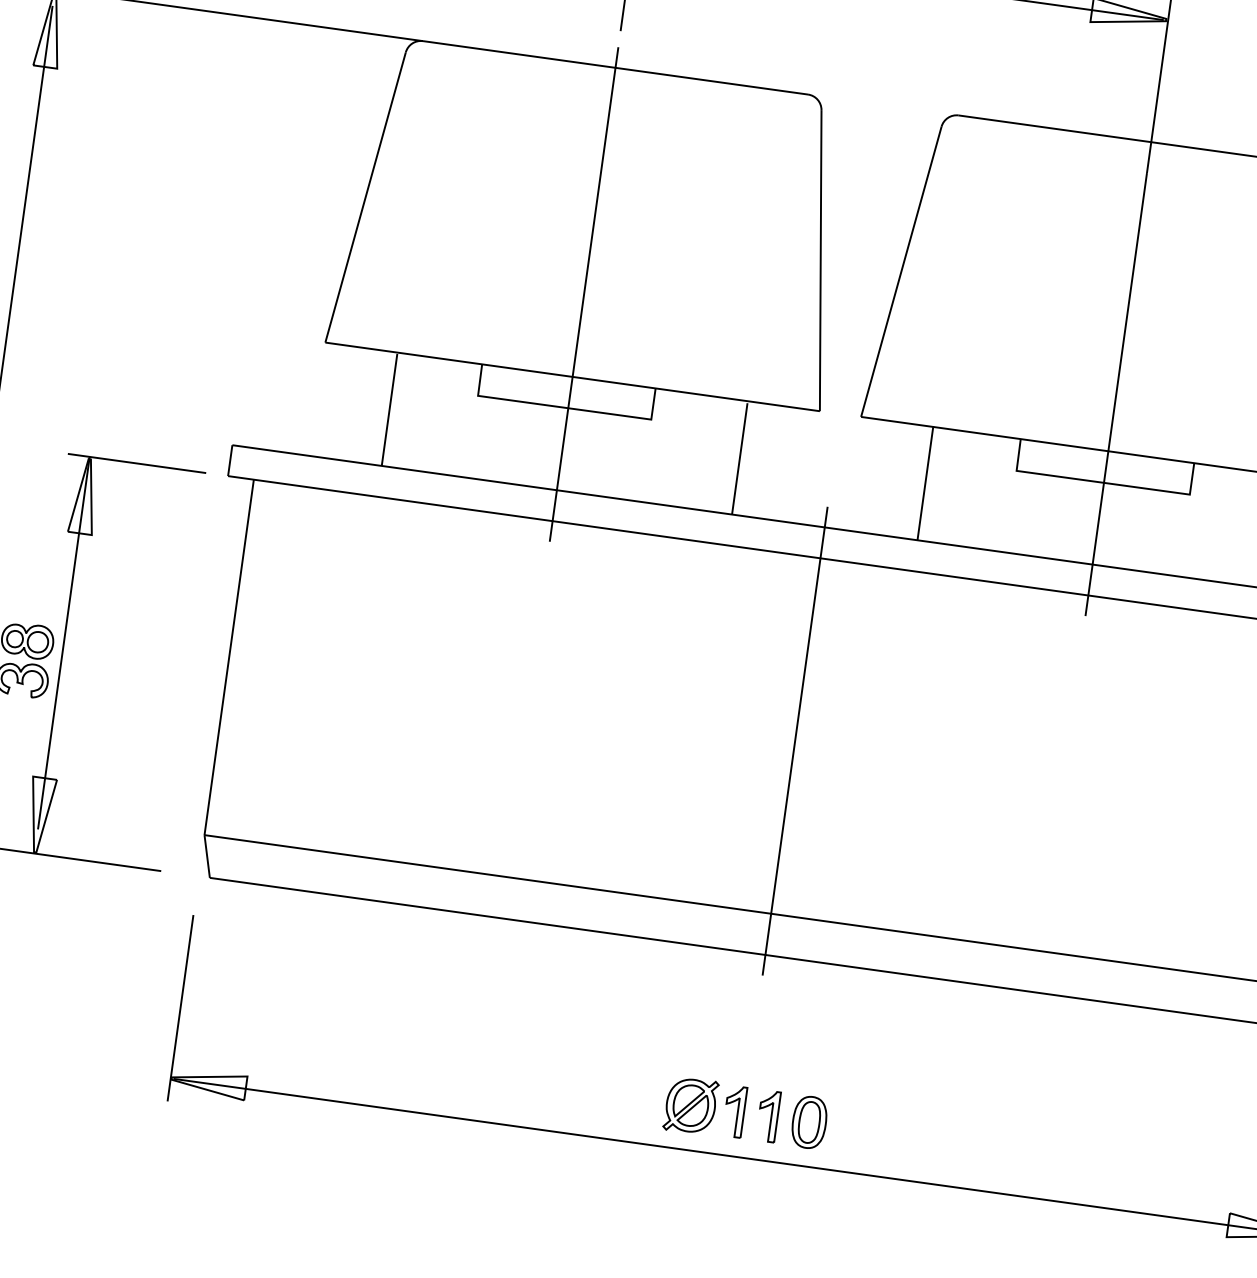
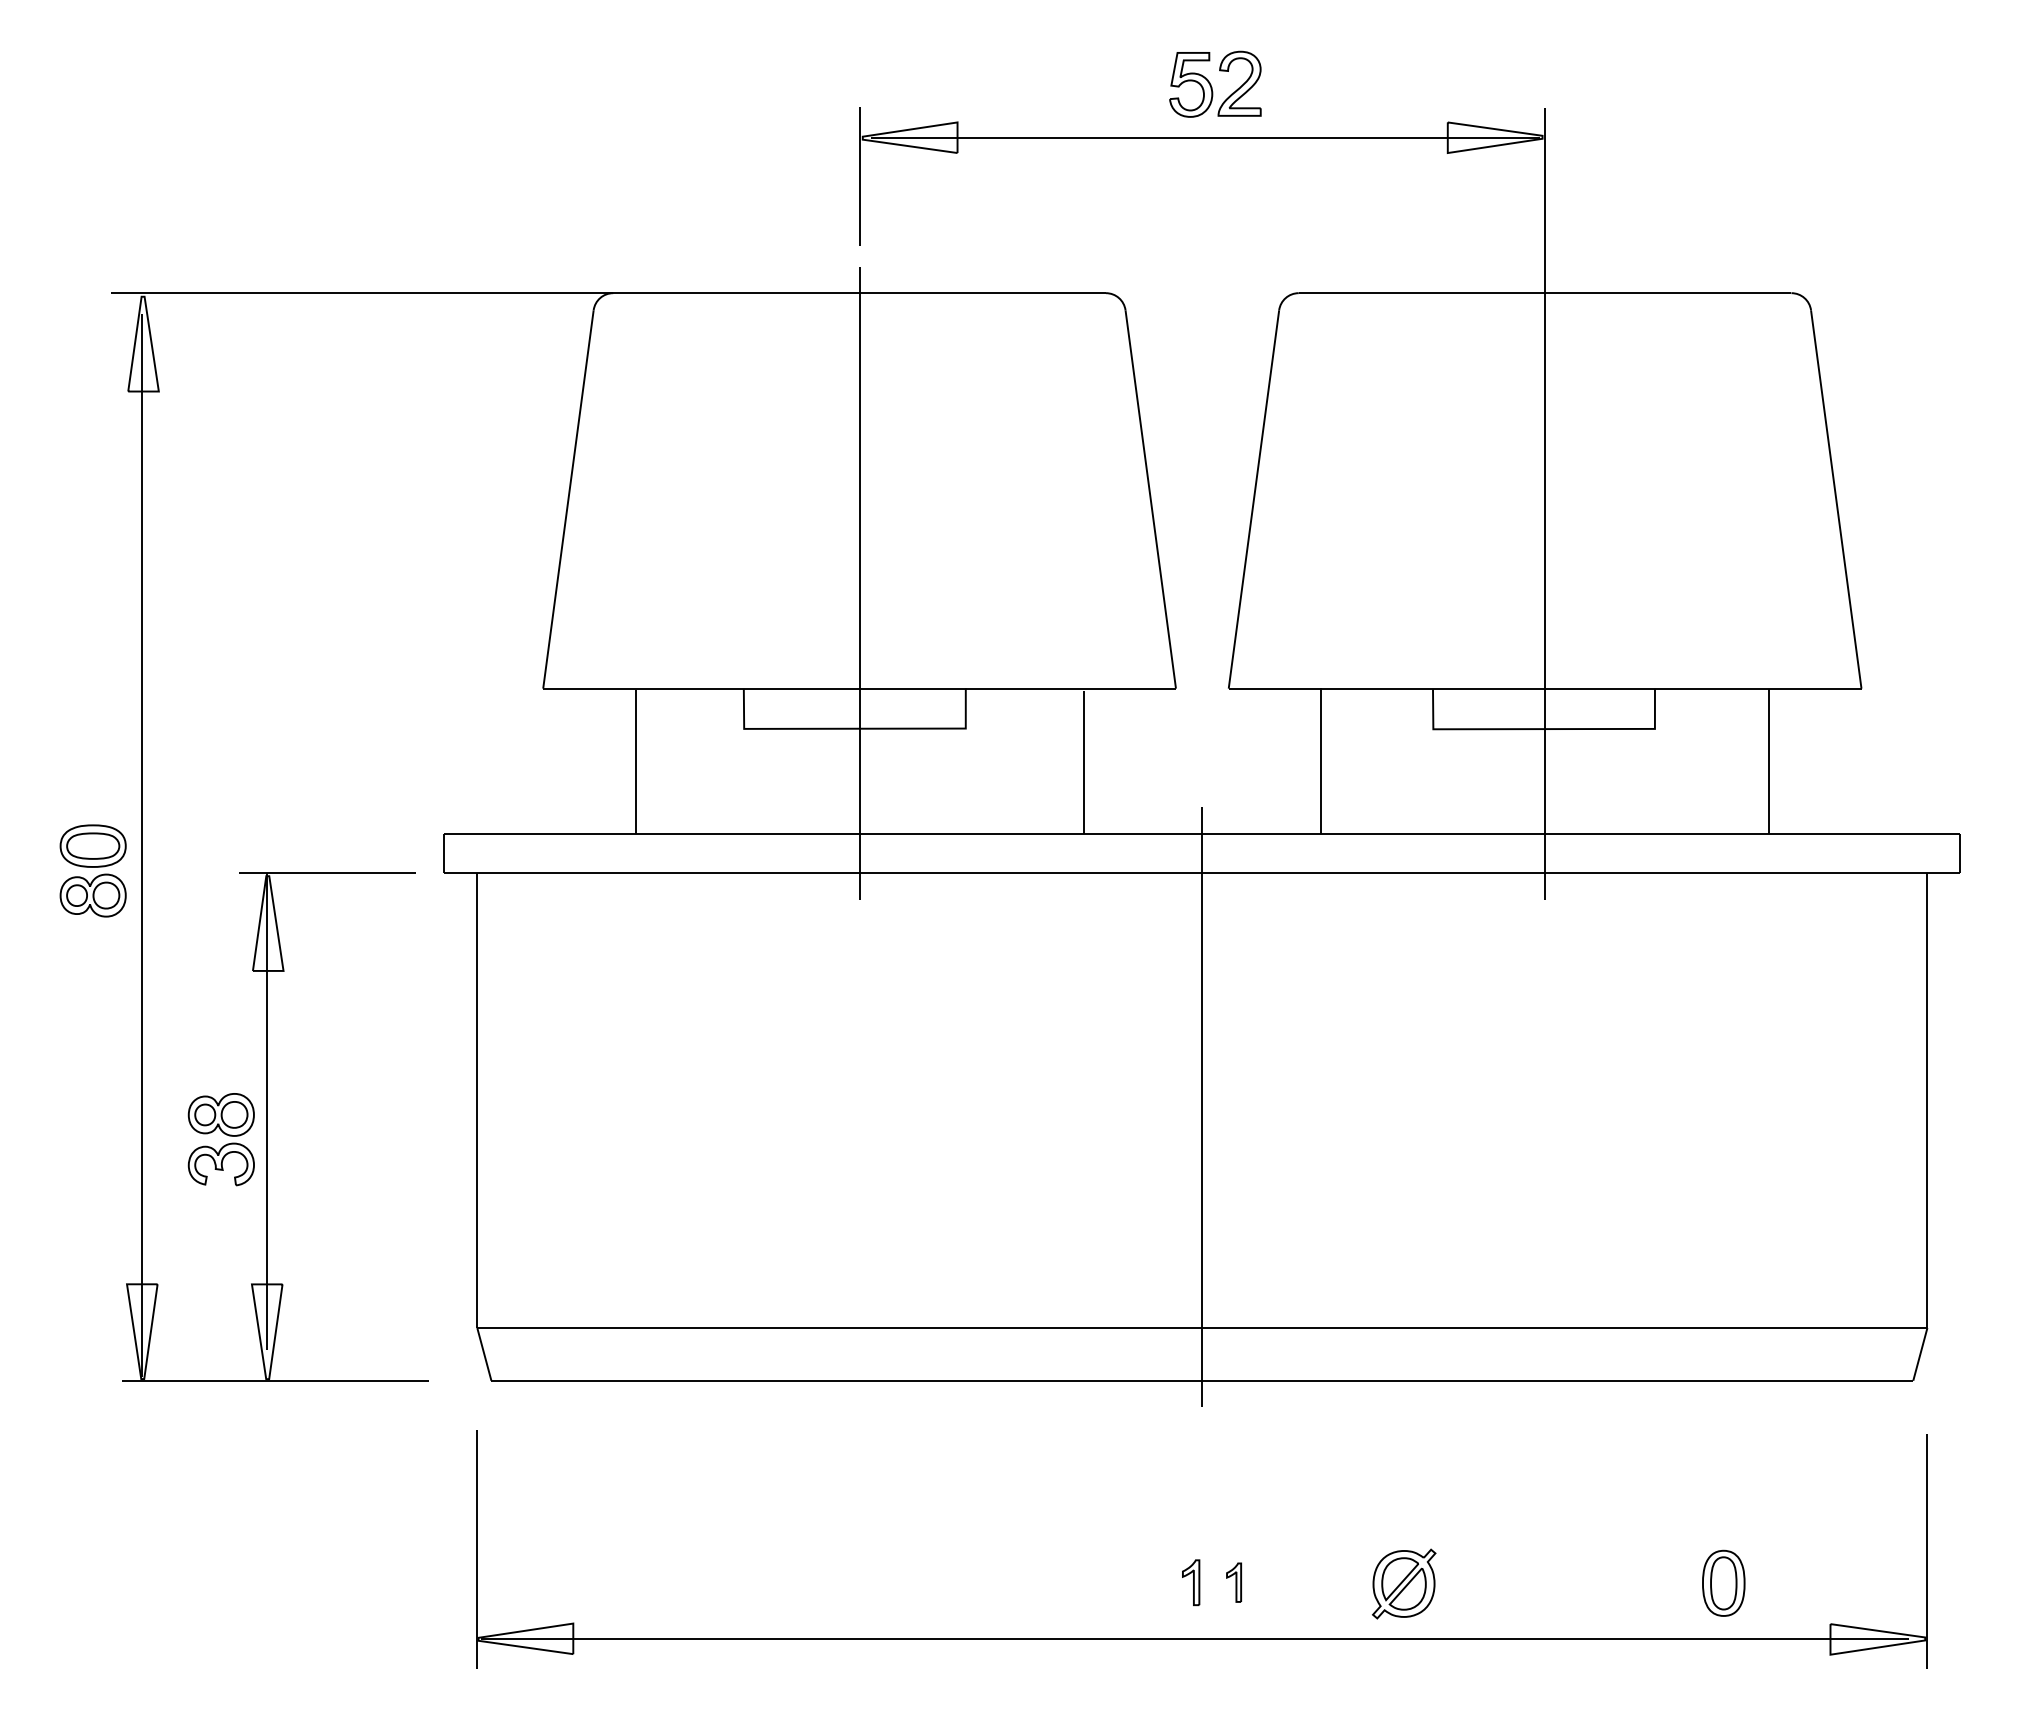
part: (691, 1105) -> (1404, 1583), moved
part: (734, 1111) -> (1190, 1582), size x0.7
part: (767, 1116) -> (1233, 1582), size x0.6
part: (809, 1121) -> (1723, 1582), moved

